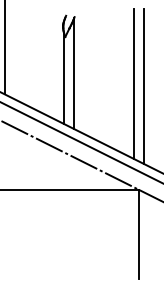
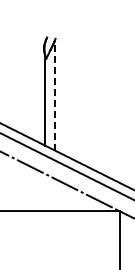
line: (74, 73) -> (55, 95), solid -> dashed
line: (133, 83) -> (114, 105), removed
line: (143, 86) -> (124, 108), removed

